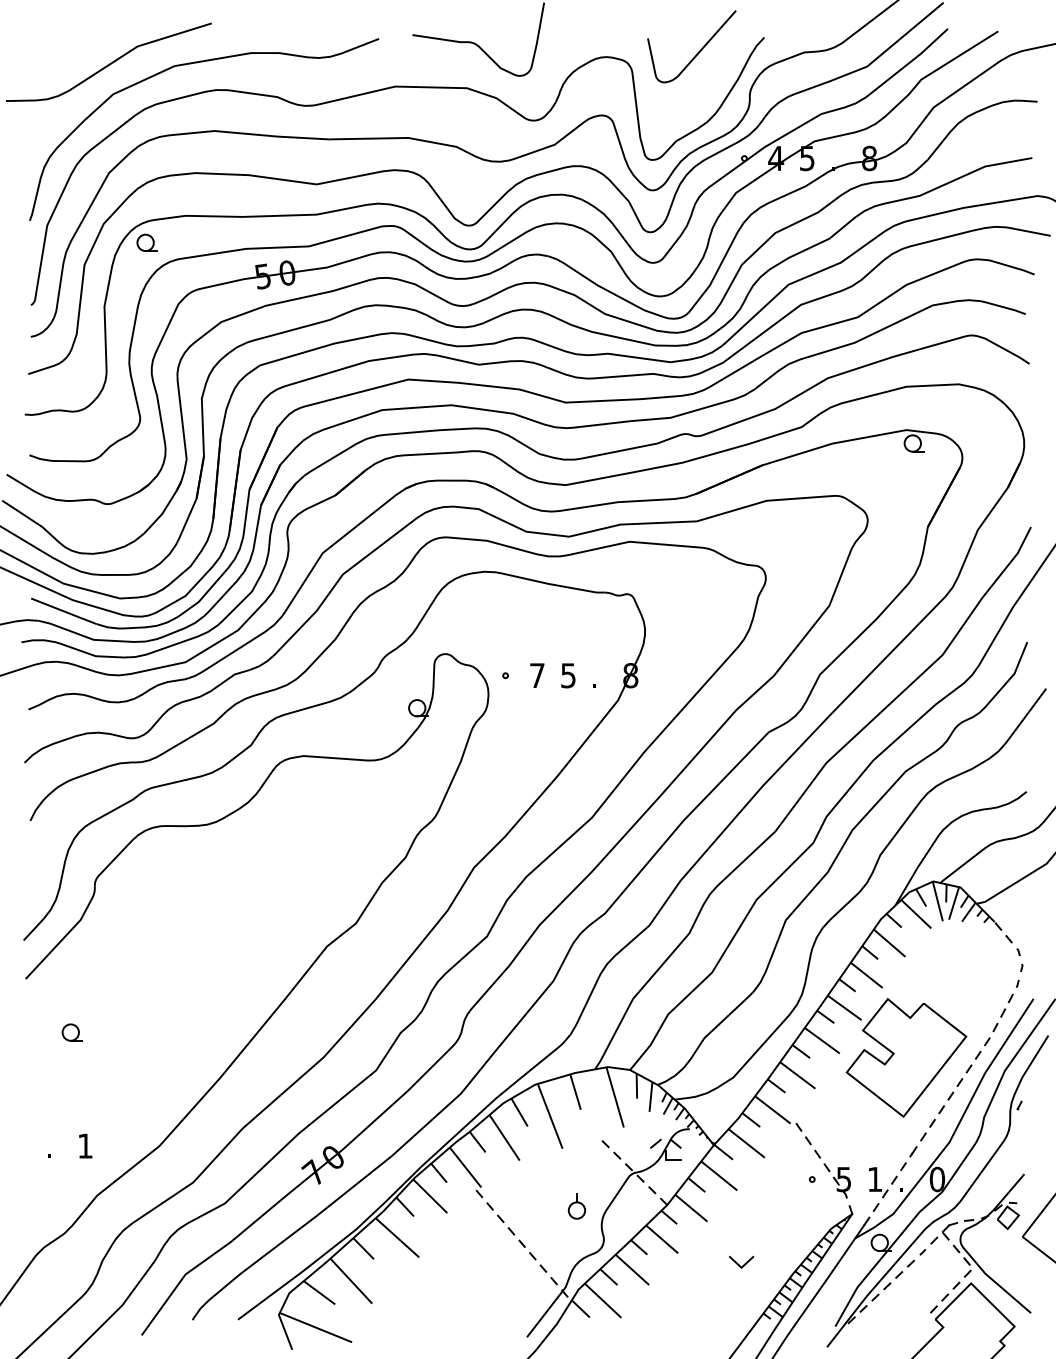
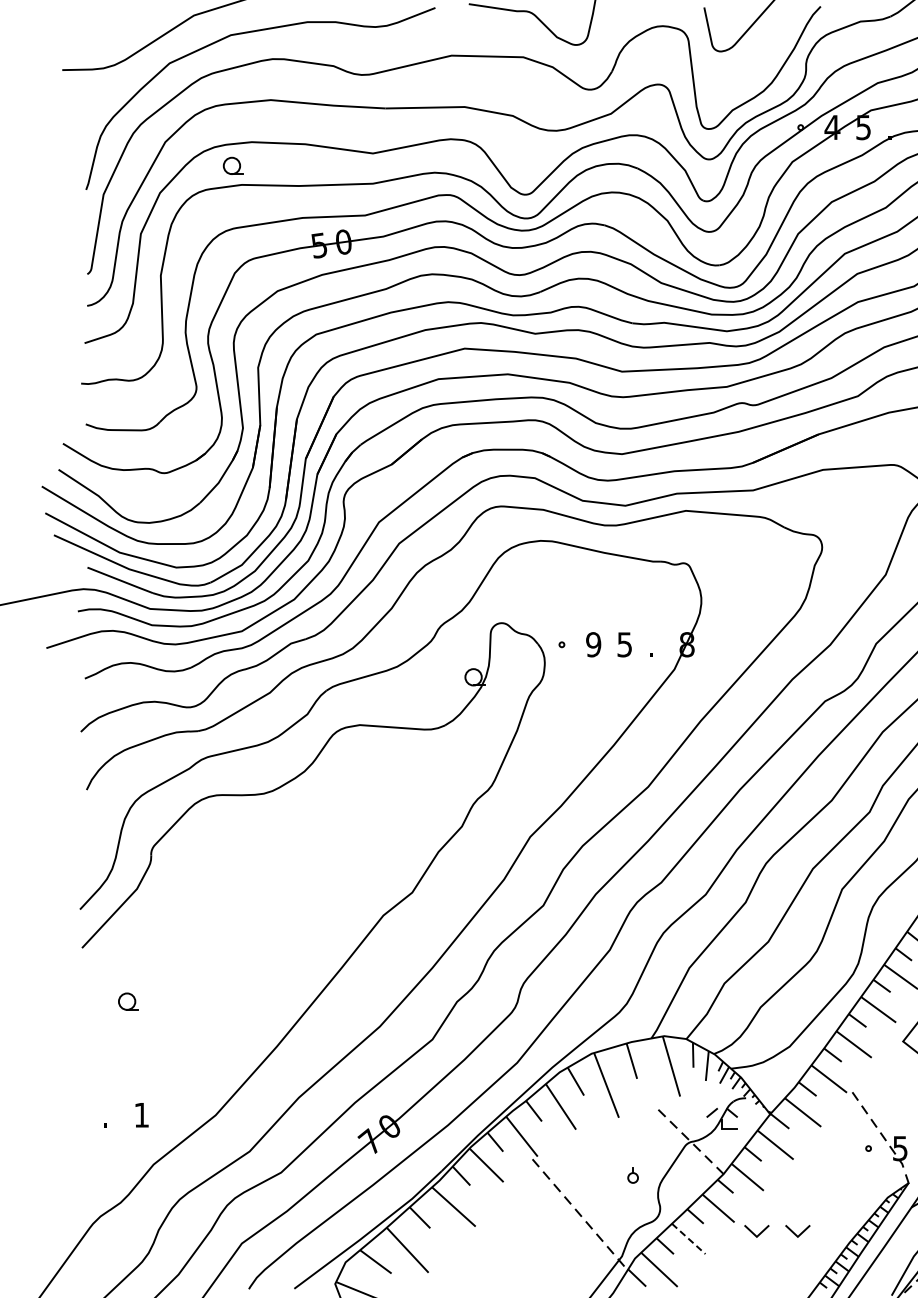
part: (146, 242) -> (232, 165), moved
text: (536, 675) -> (592, 644), 7 -> 9
part: (576, 1206) -> (632, 1175), size x0.6
line: (697, 1263) -> (753, 1232), added
line: (632, 1269) -> (688, 1238), solid -> dashed

